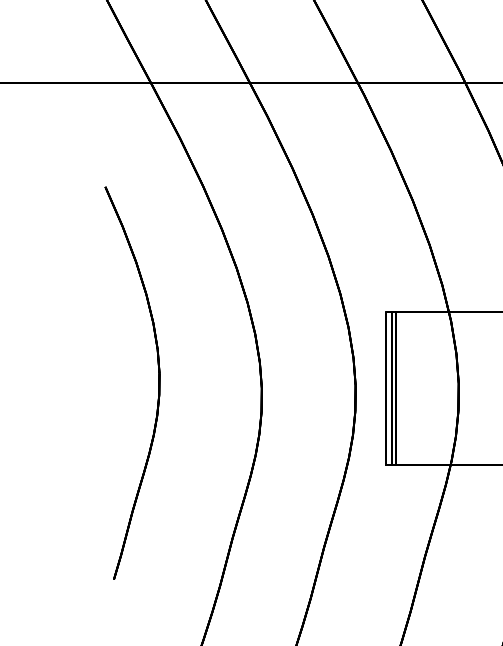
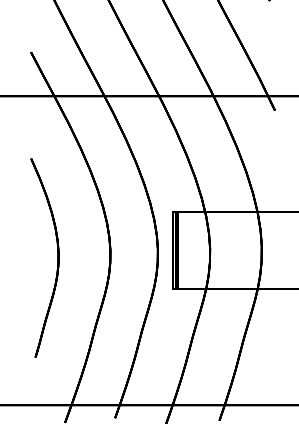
part: (157, 382) -> (57, 257), moved

